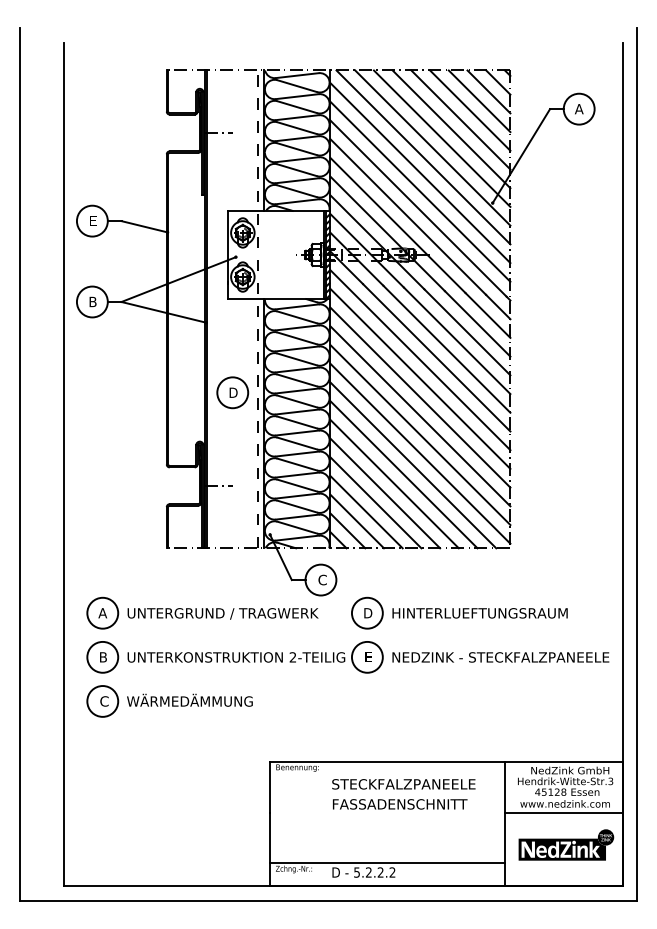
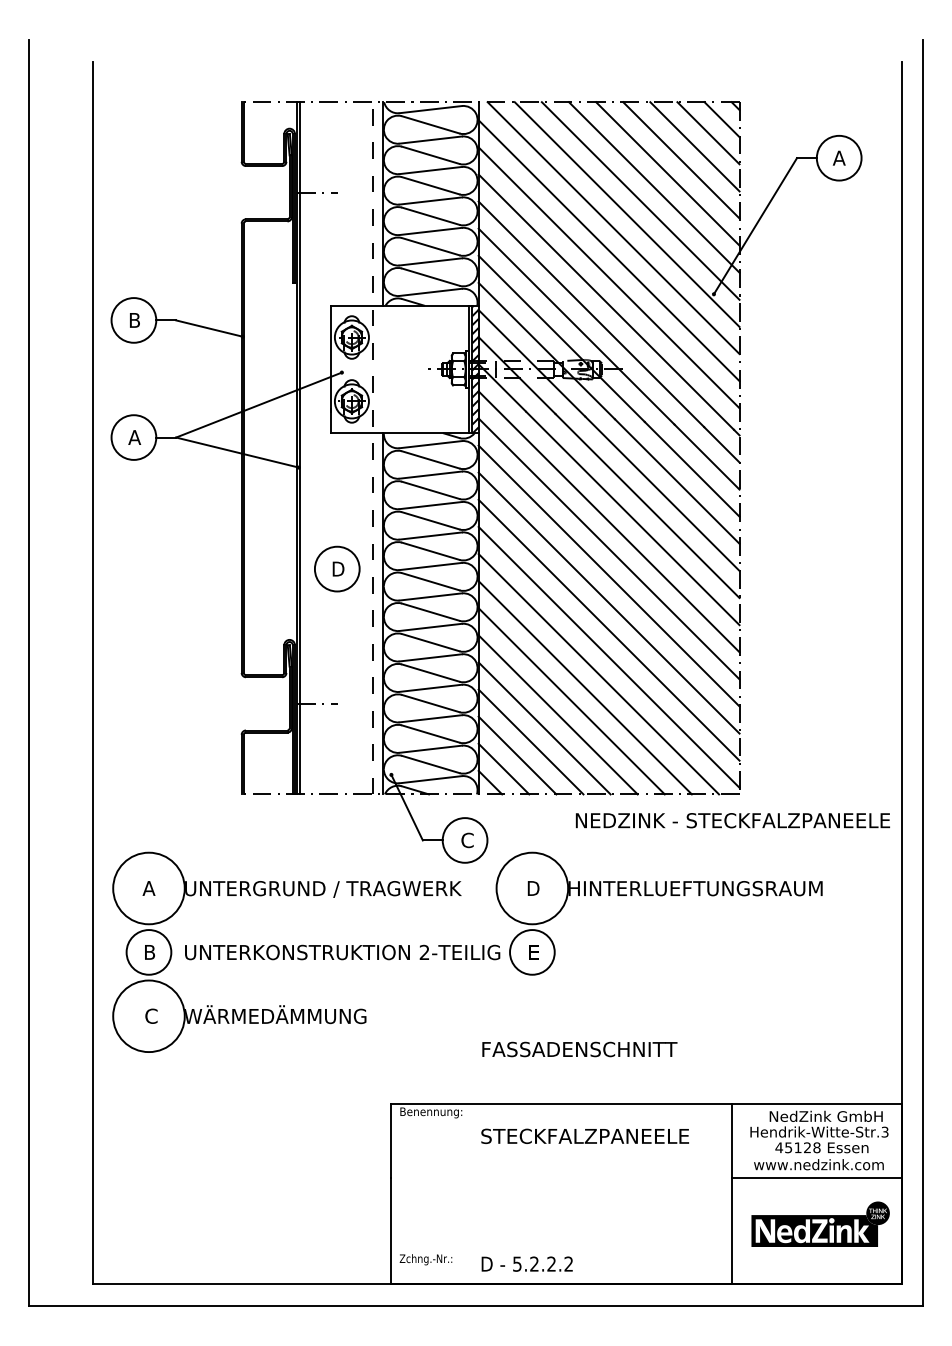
text: (92, 221) -> (134, 320), E -> B
text: (92, 301) -> (134, 436), B -> A
circle: (102, 612) -> (148, 887), size x1.6
circle: (366, 612) -> (531, 887), size x1.6
text: (500, 657) -> (732, 820), moved
circle: (102, 701) -> (148, 1016), size x1.6
text: (400, 804) -> (580, 1049), moved
line: (386, 862) -> (560, 1249), removed

